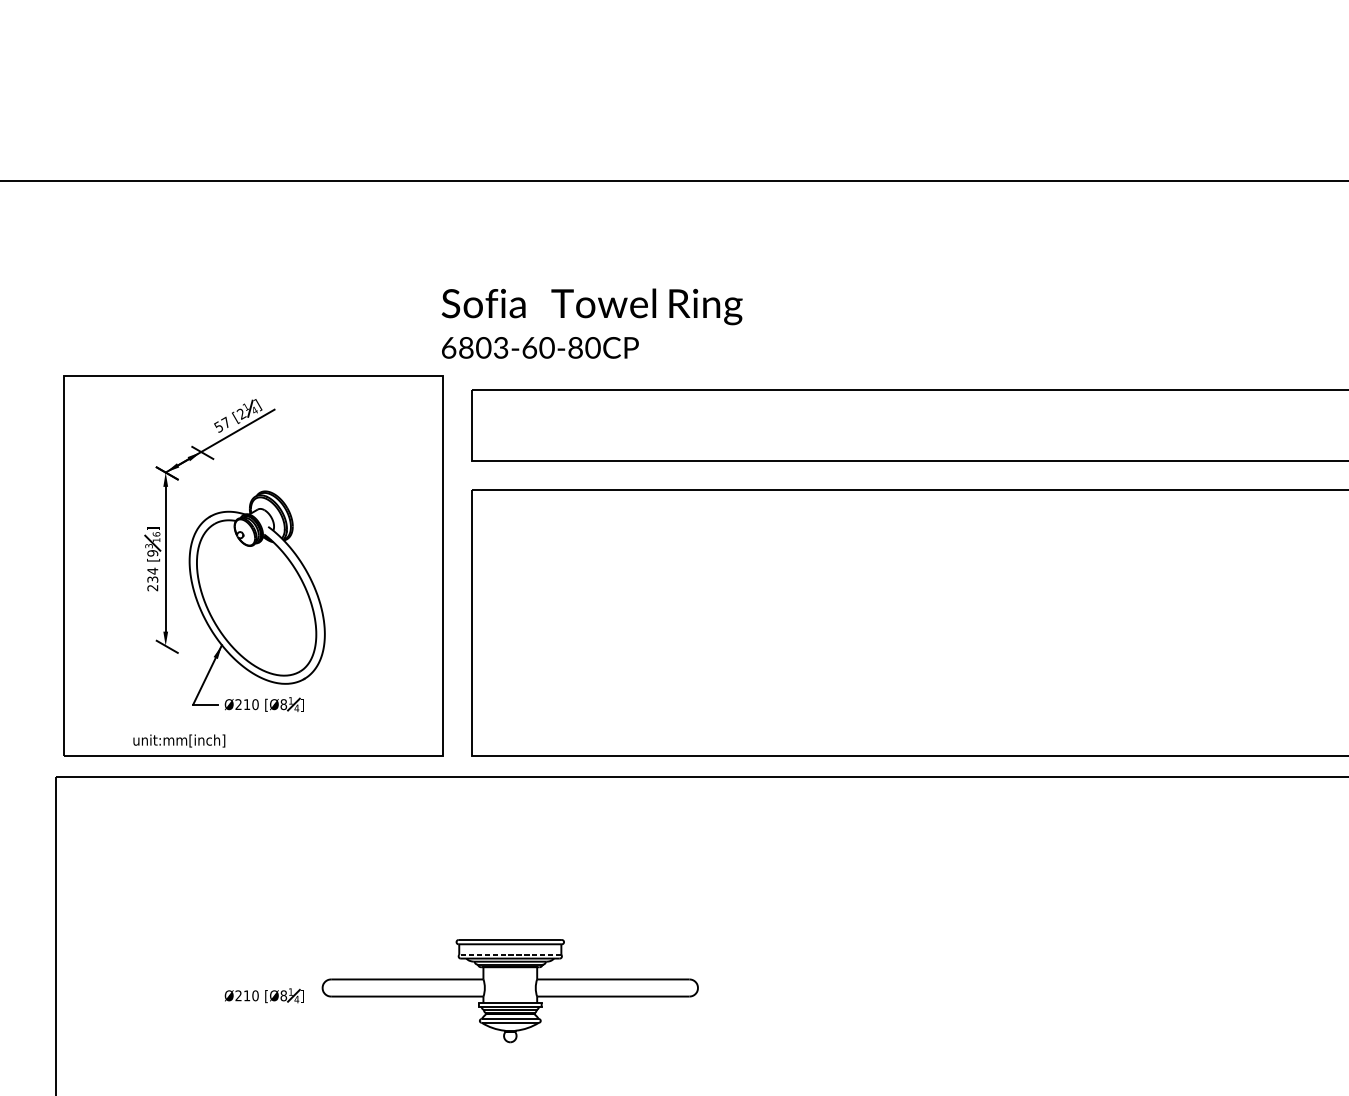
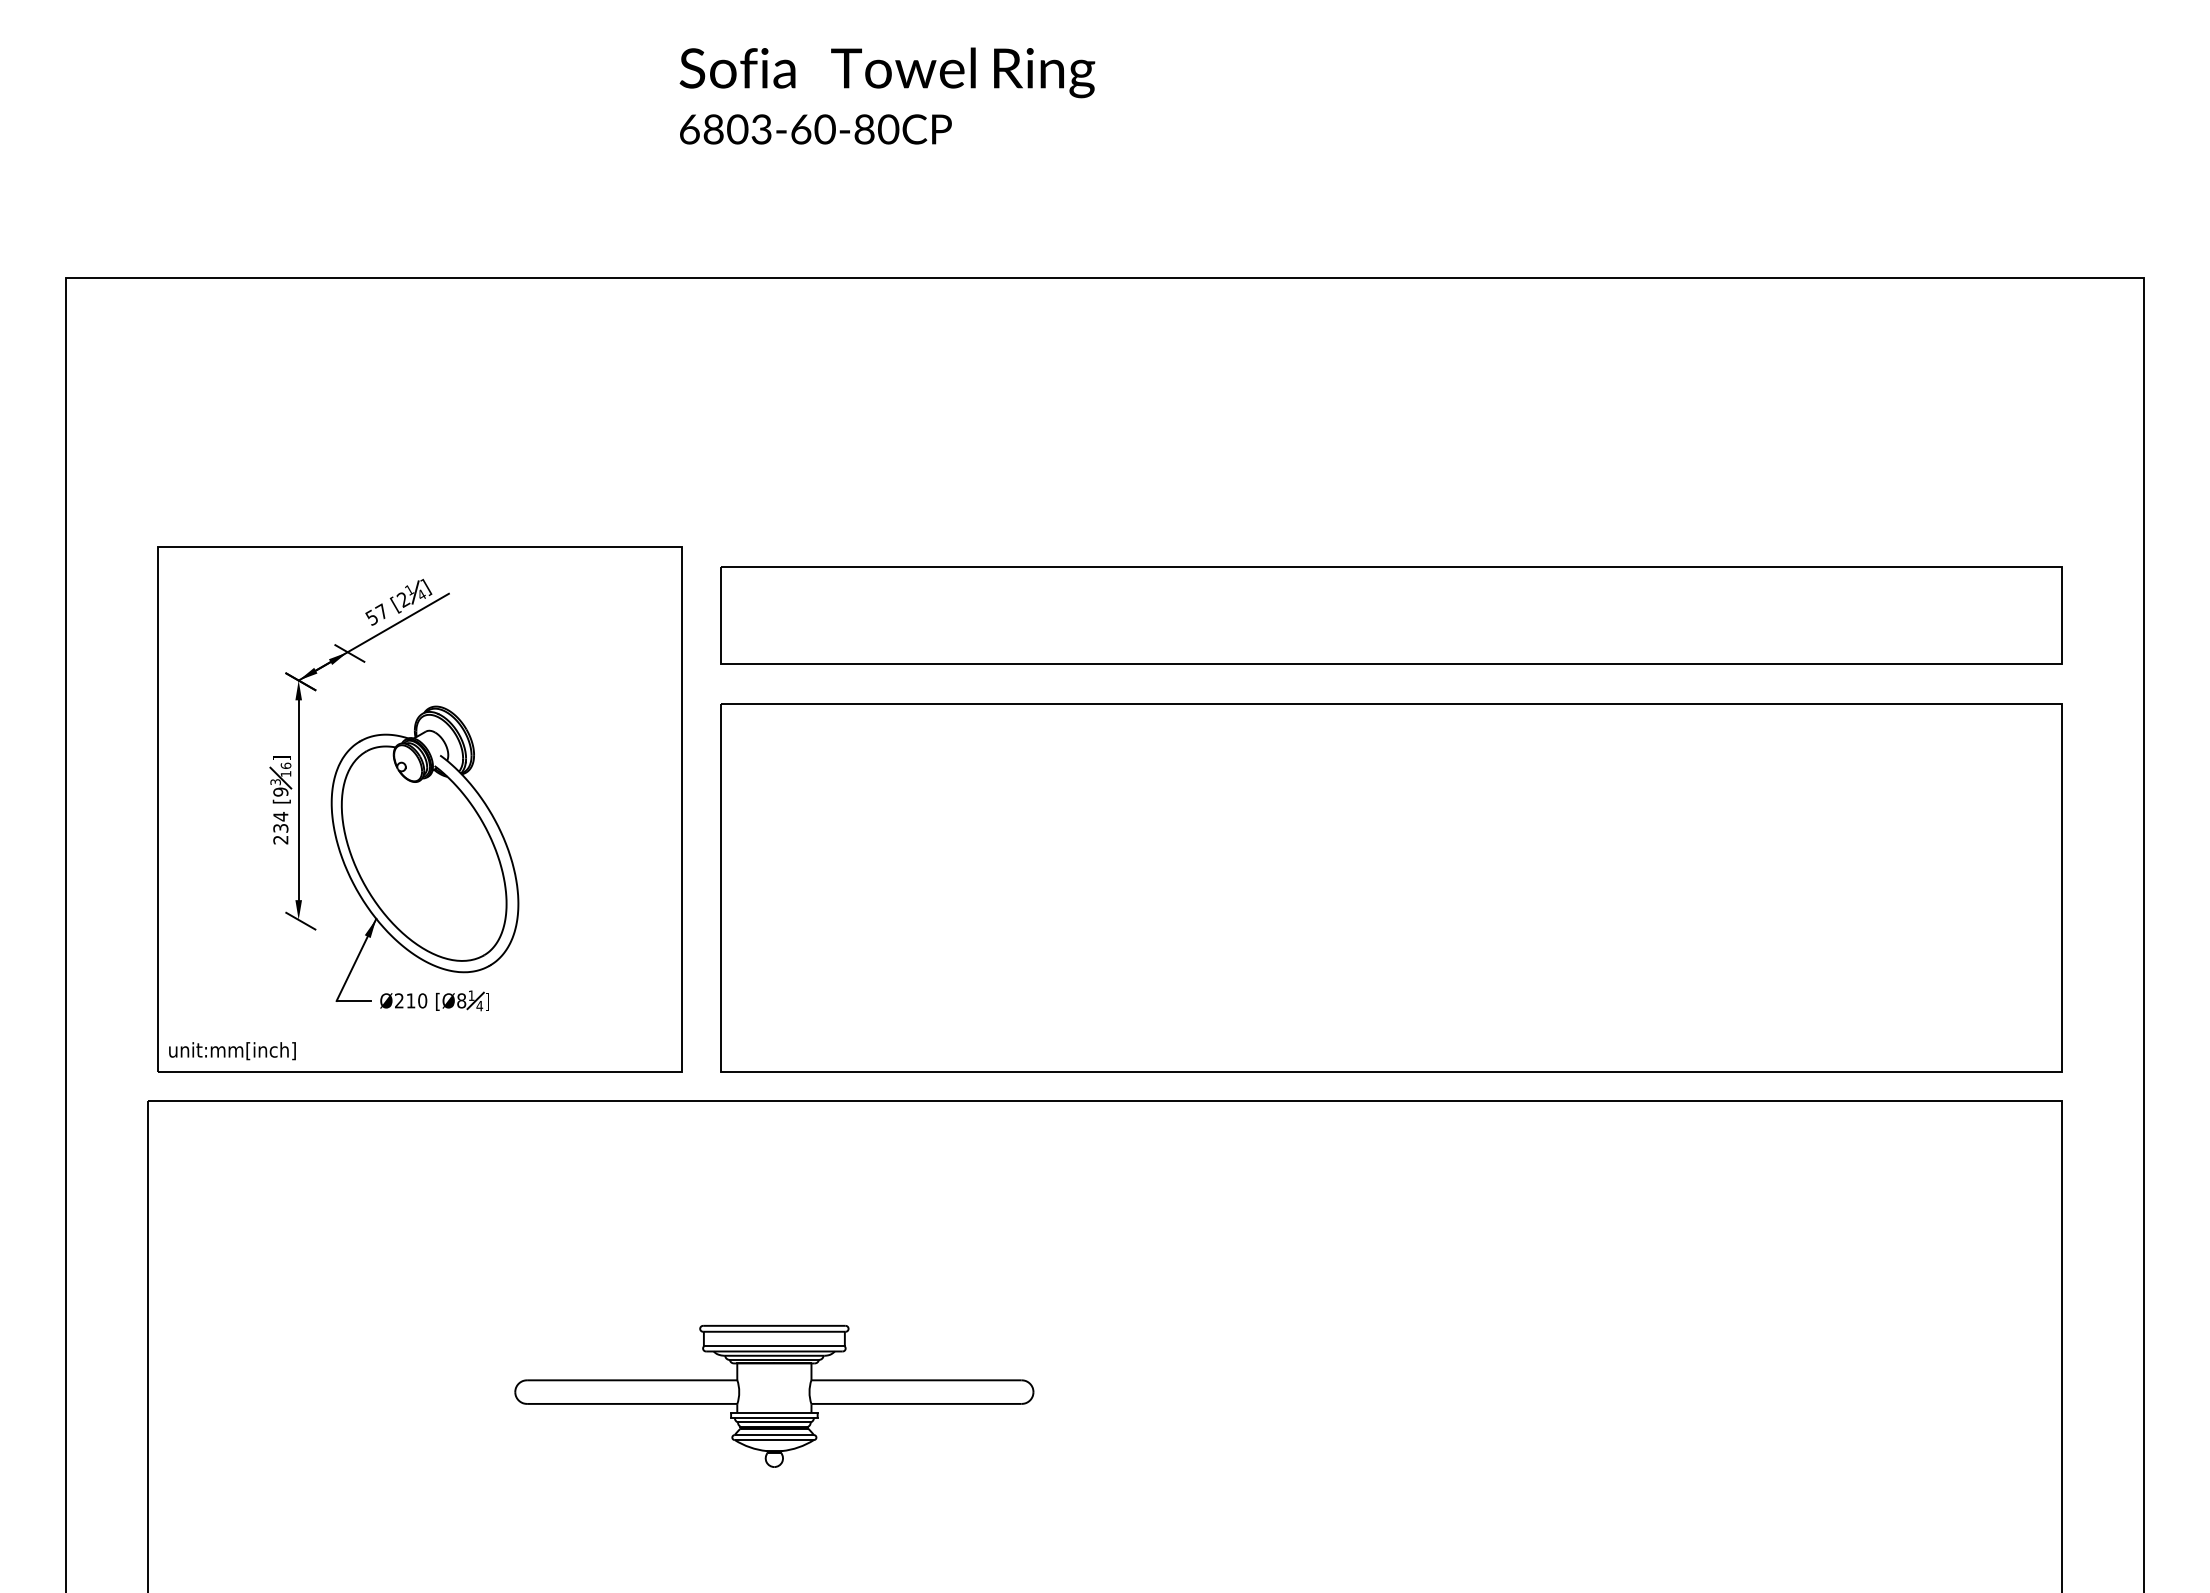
text: (592, 323) -> (887, 95), moved
text: (179, 741) -> (232, 1051), moved
line: (509, 954) -> (773, 1346), dashed -> solid
part: (264, 995) -> (434, 1402), removed

